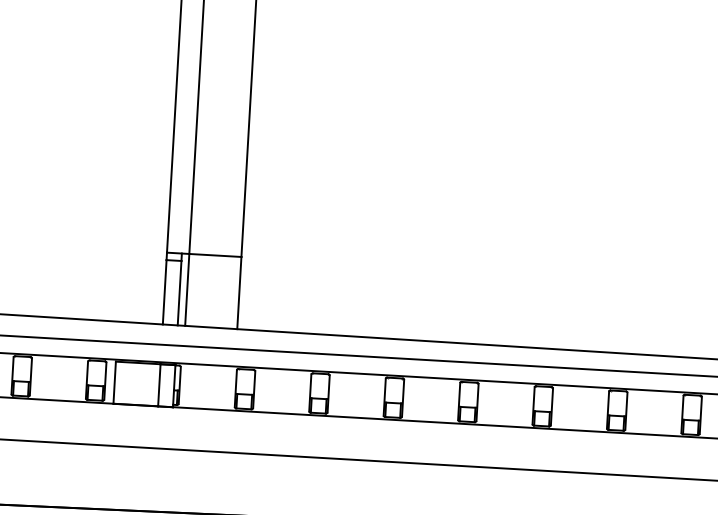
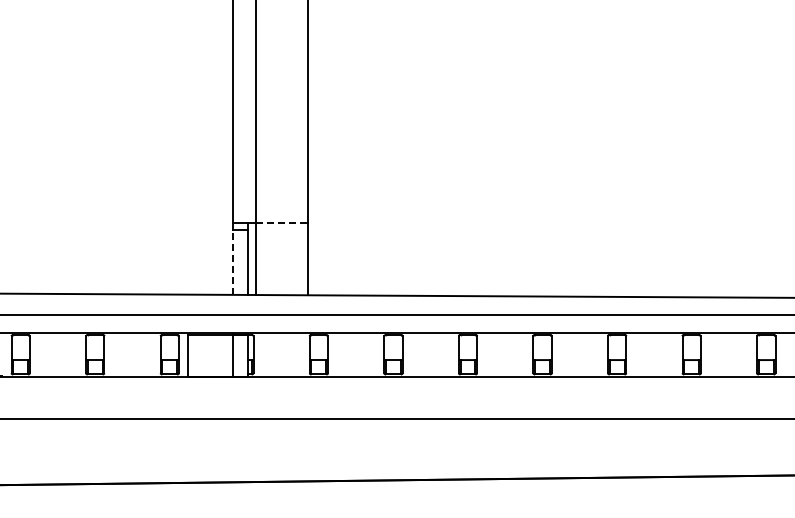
line: (216, 255) -> (282, 222), solid -> dashed
line: (165, 292) -> (233, 262), solid -> dashed

